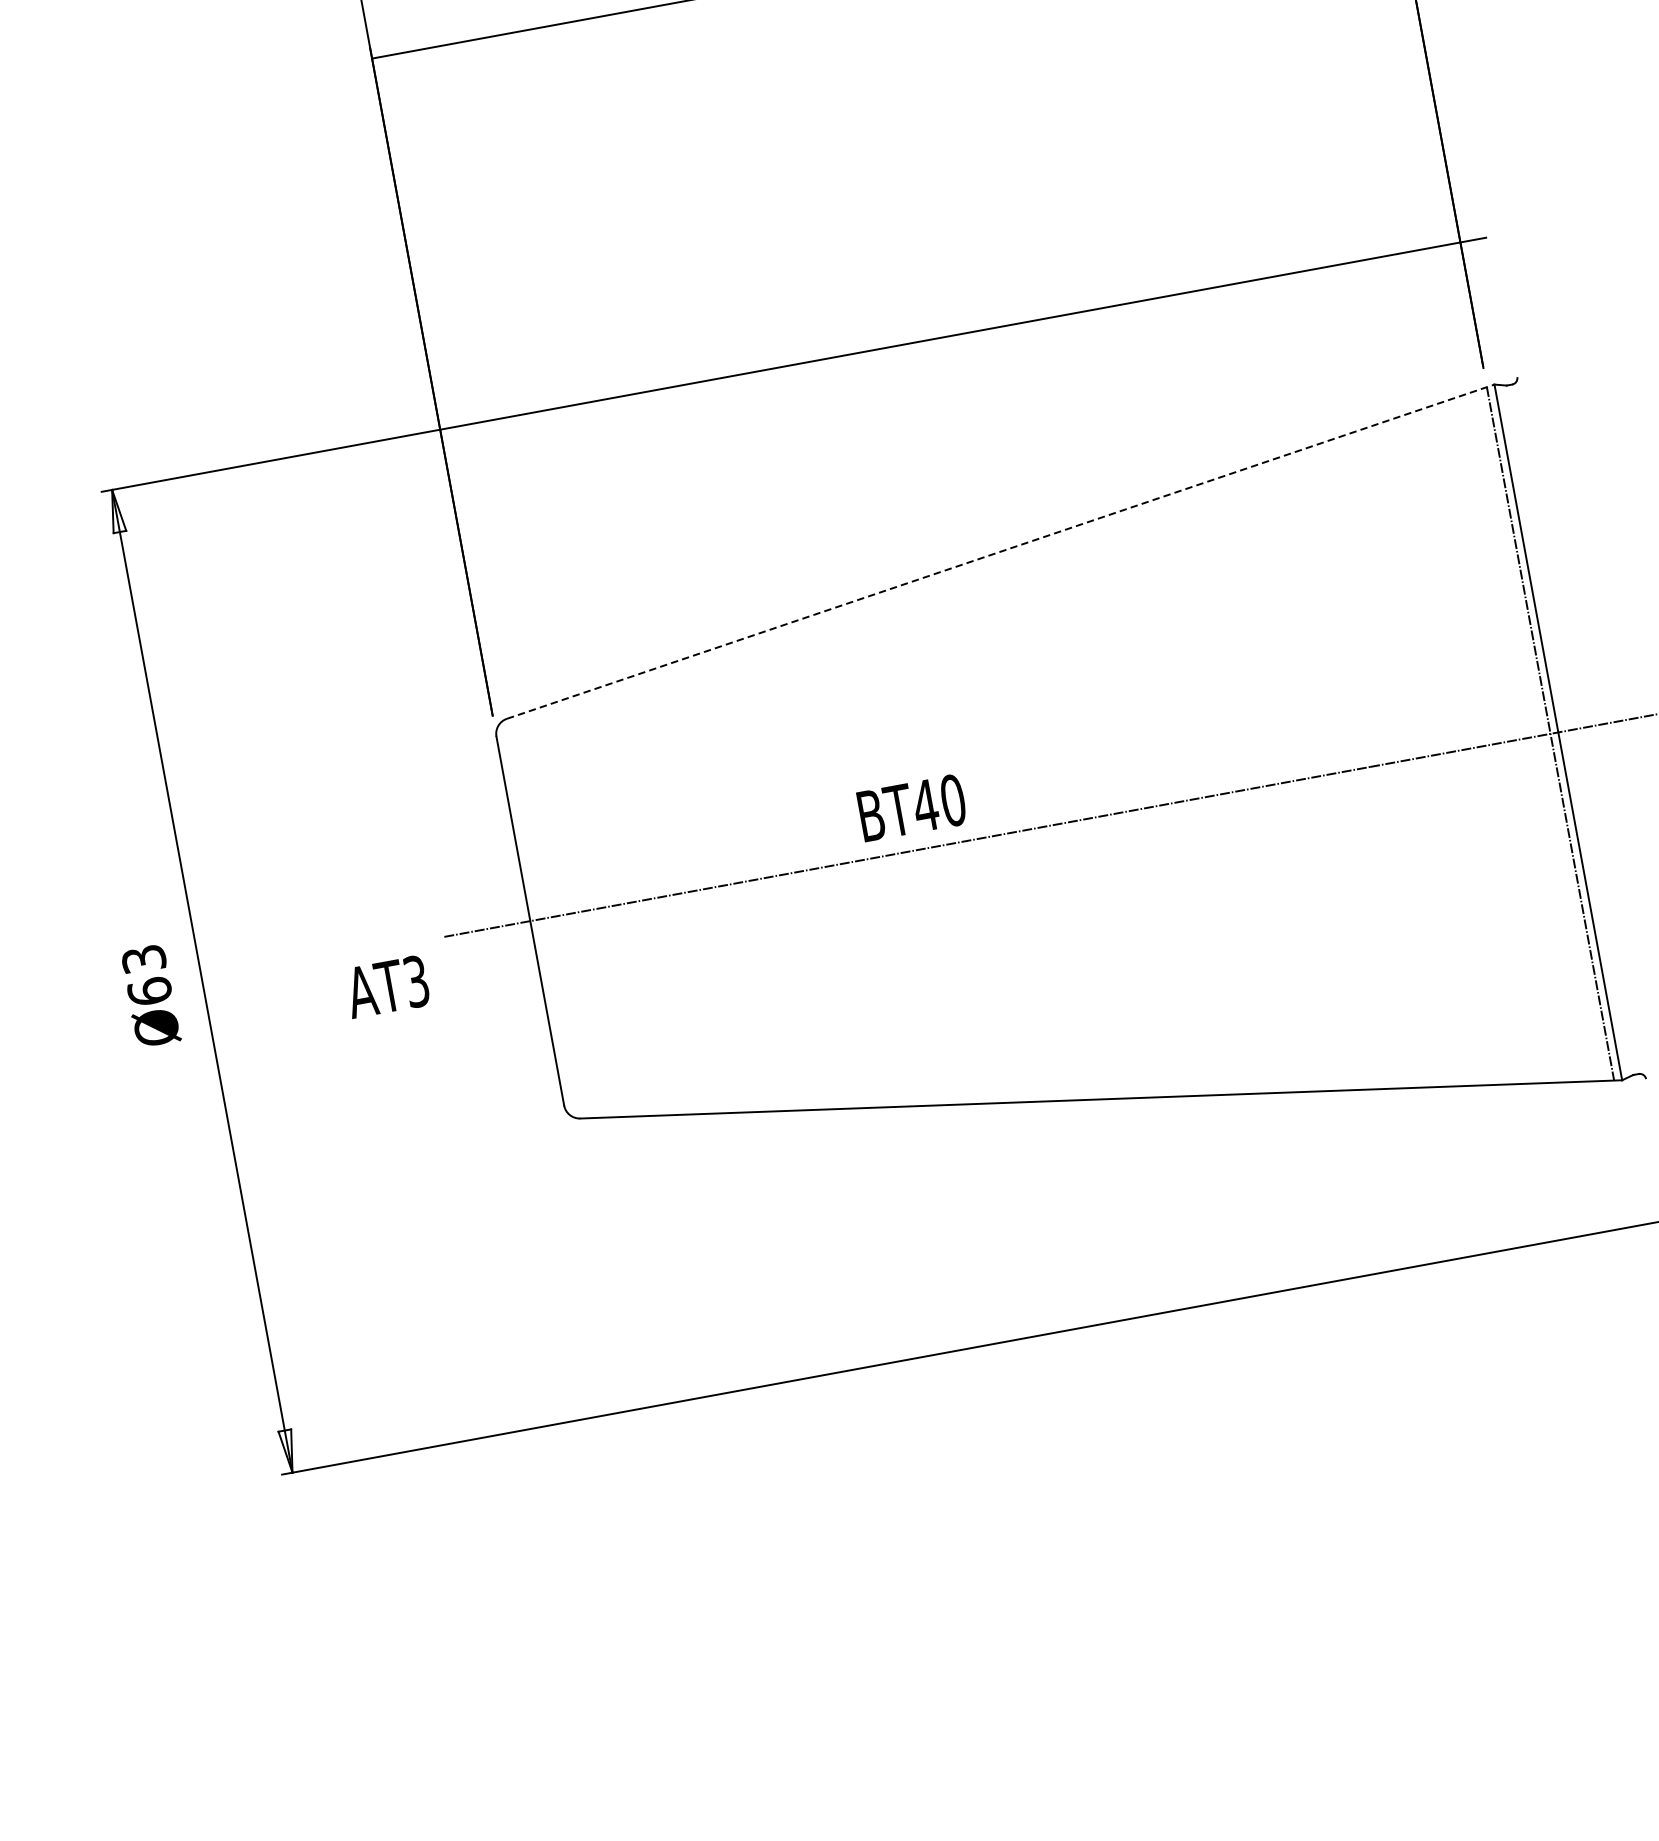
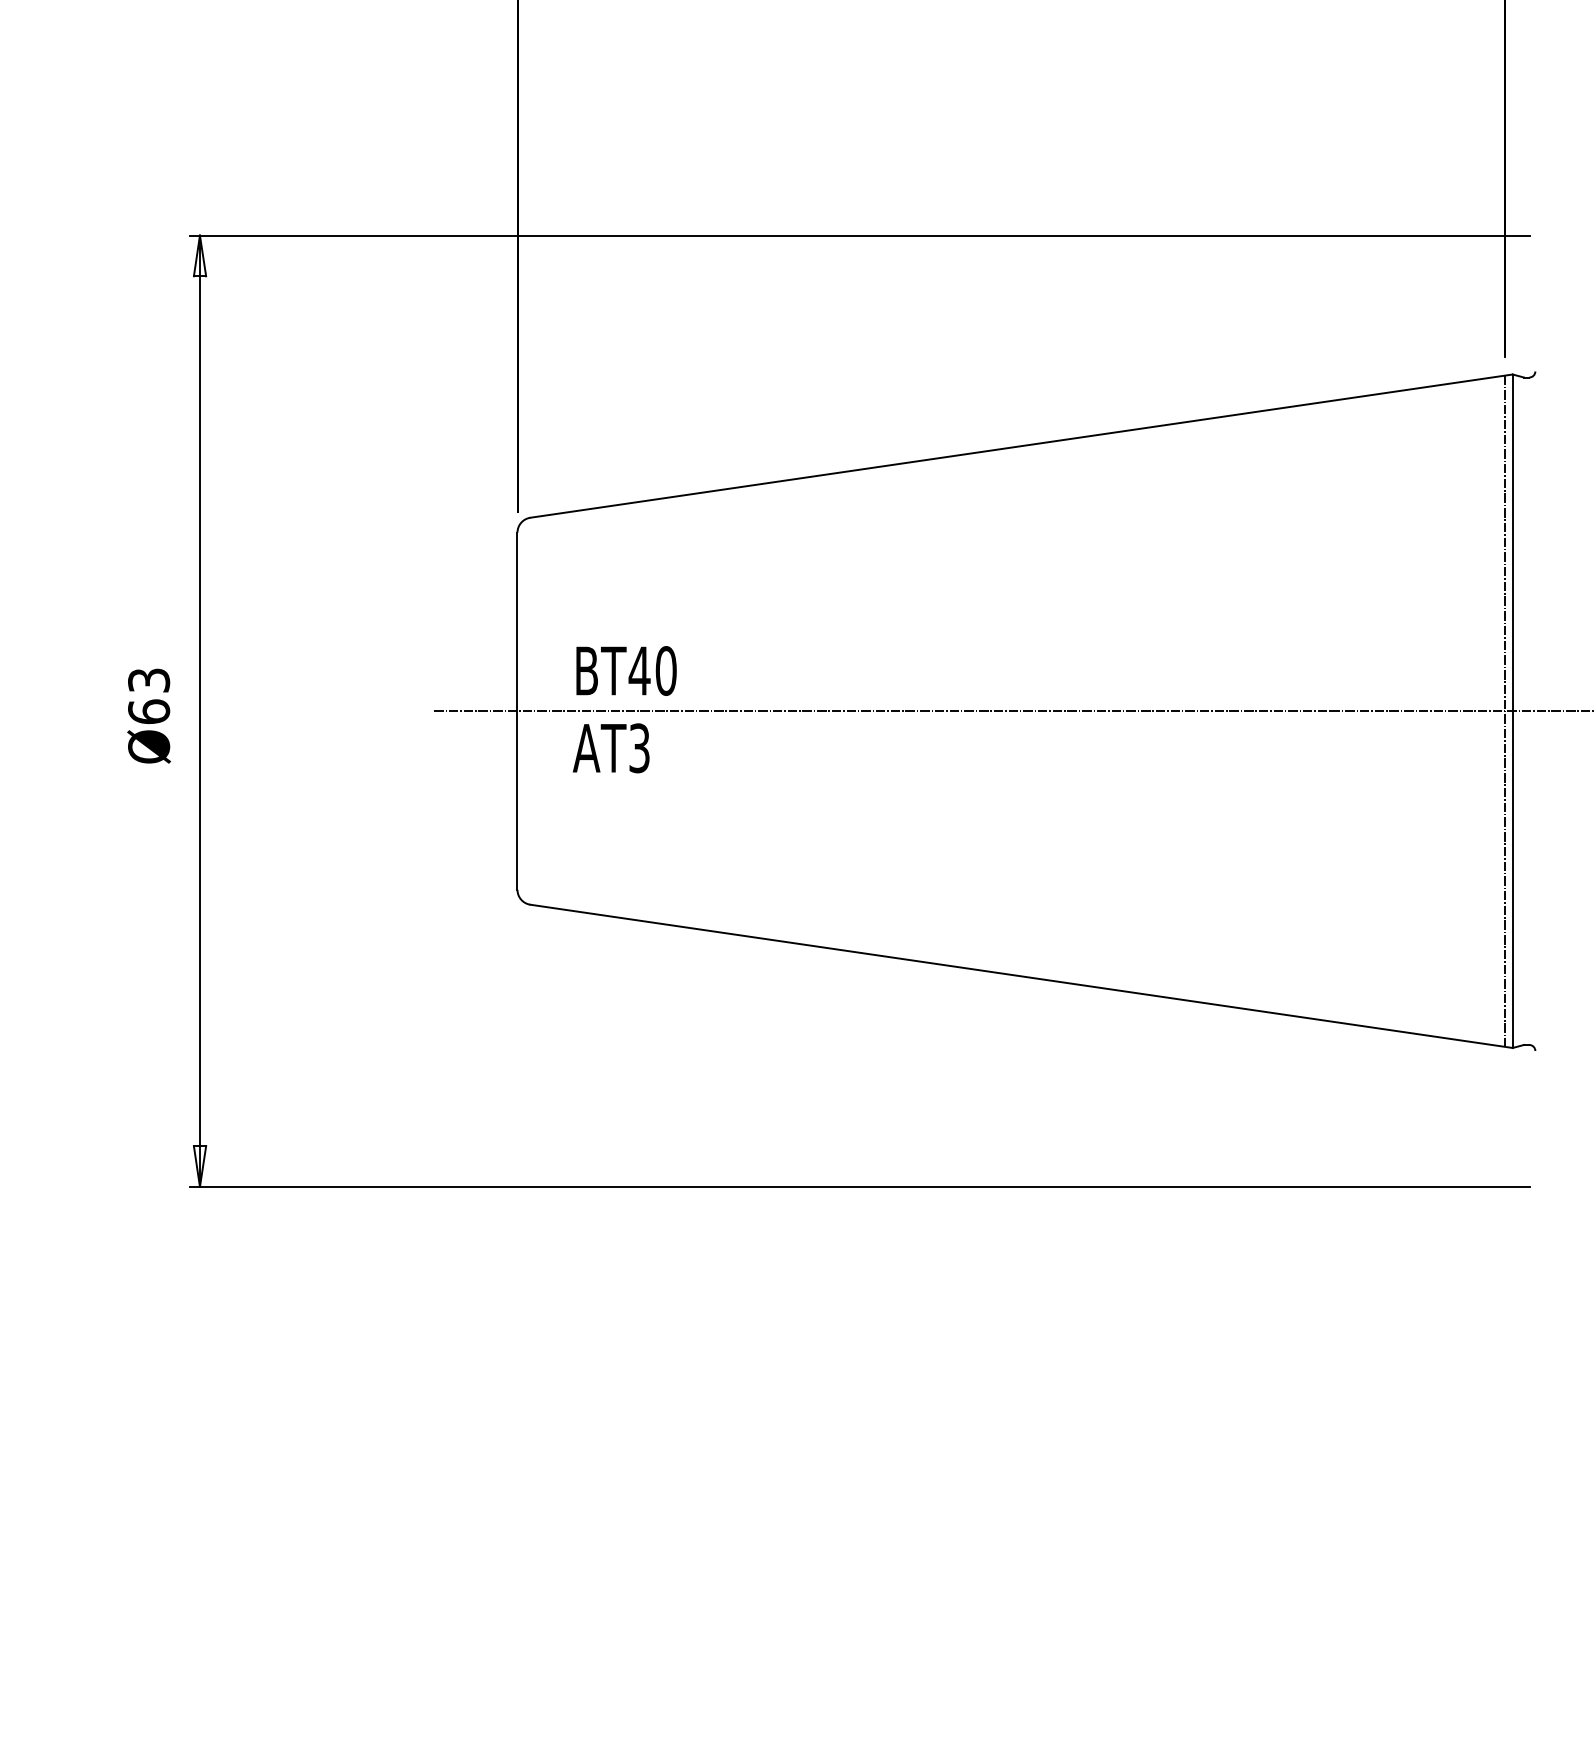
line: (1001, 551) -> (1022, 446), dashed -> solid
text: (912, 807) -> (626, 670), moved
text: (386, 987) -> (610, 748), moved

